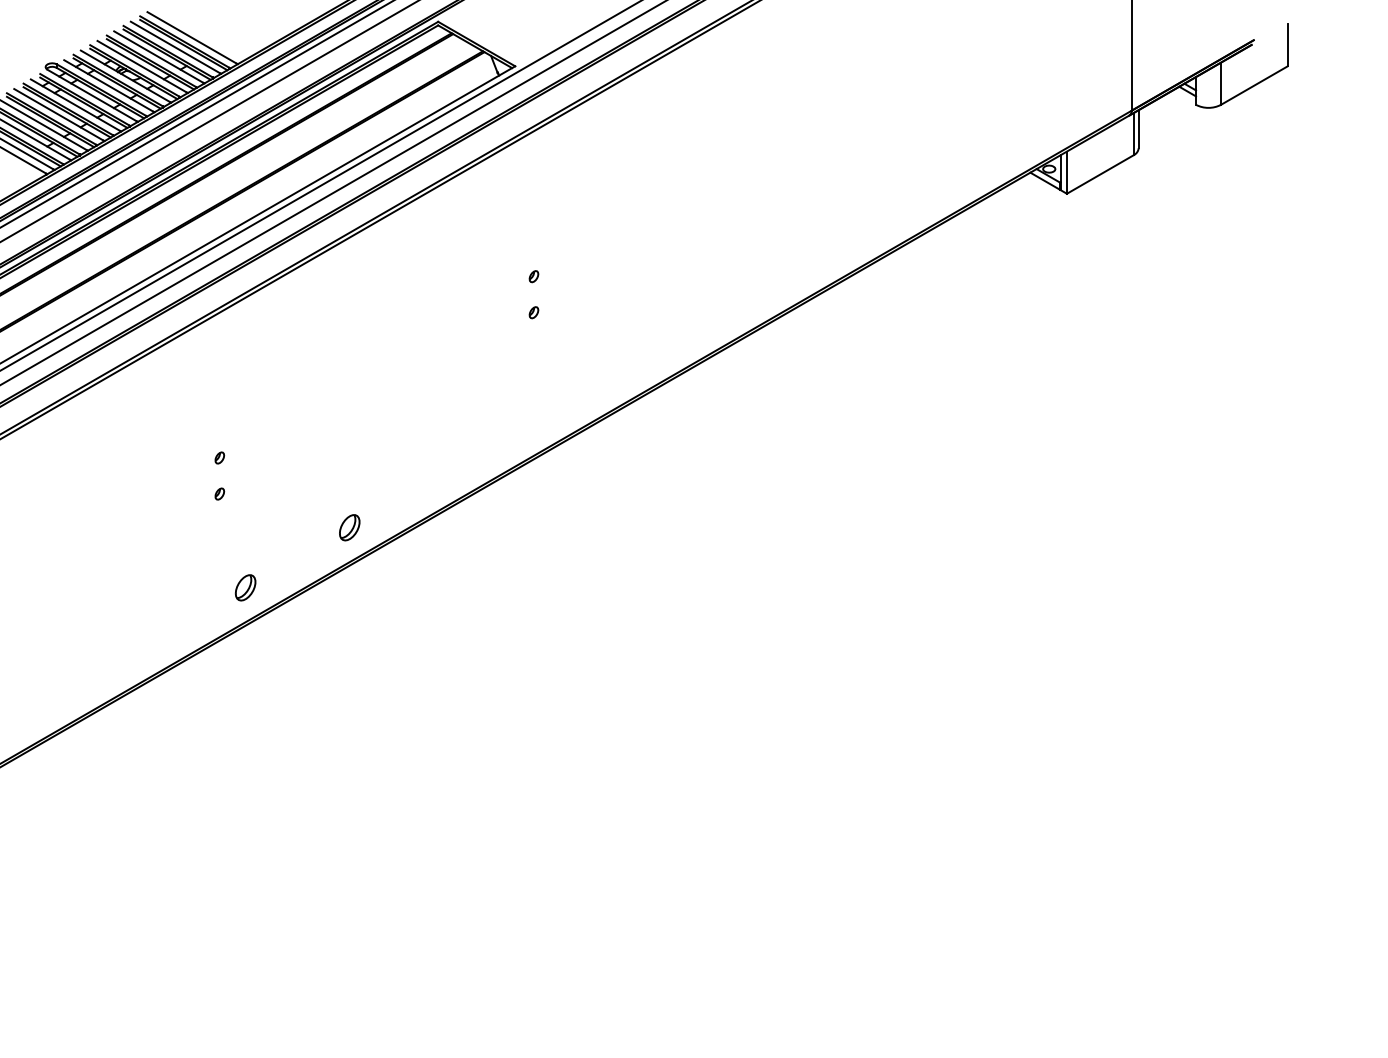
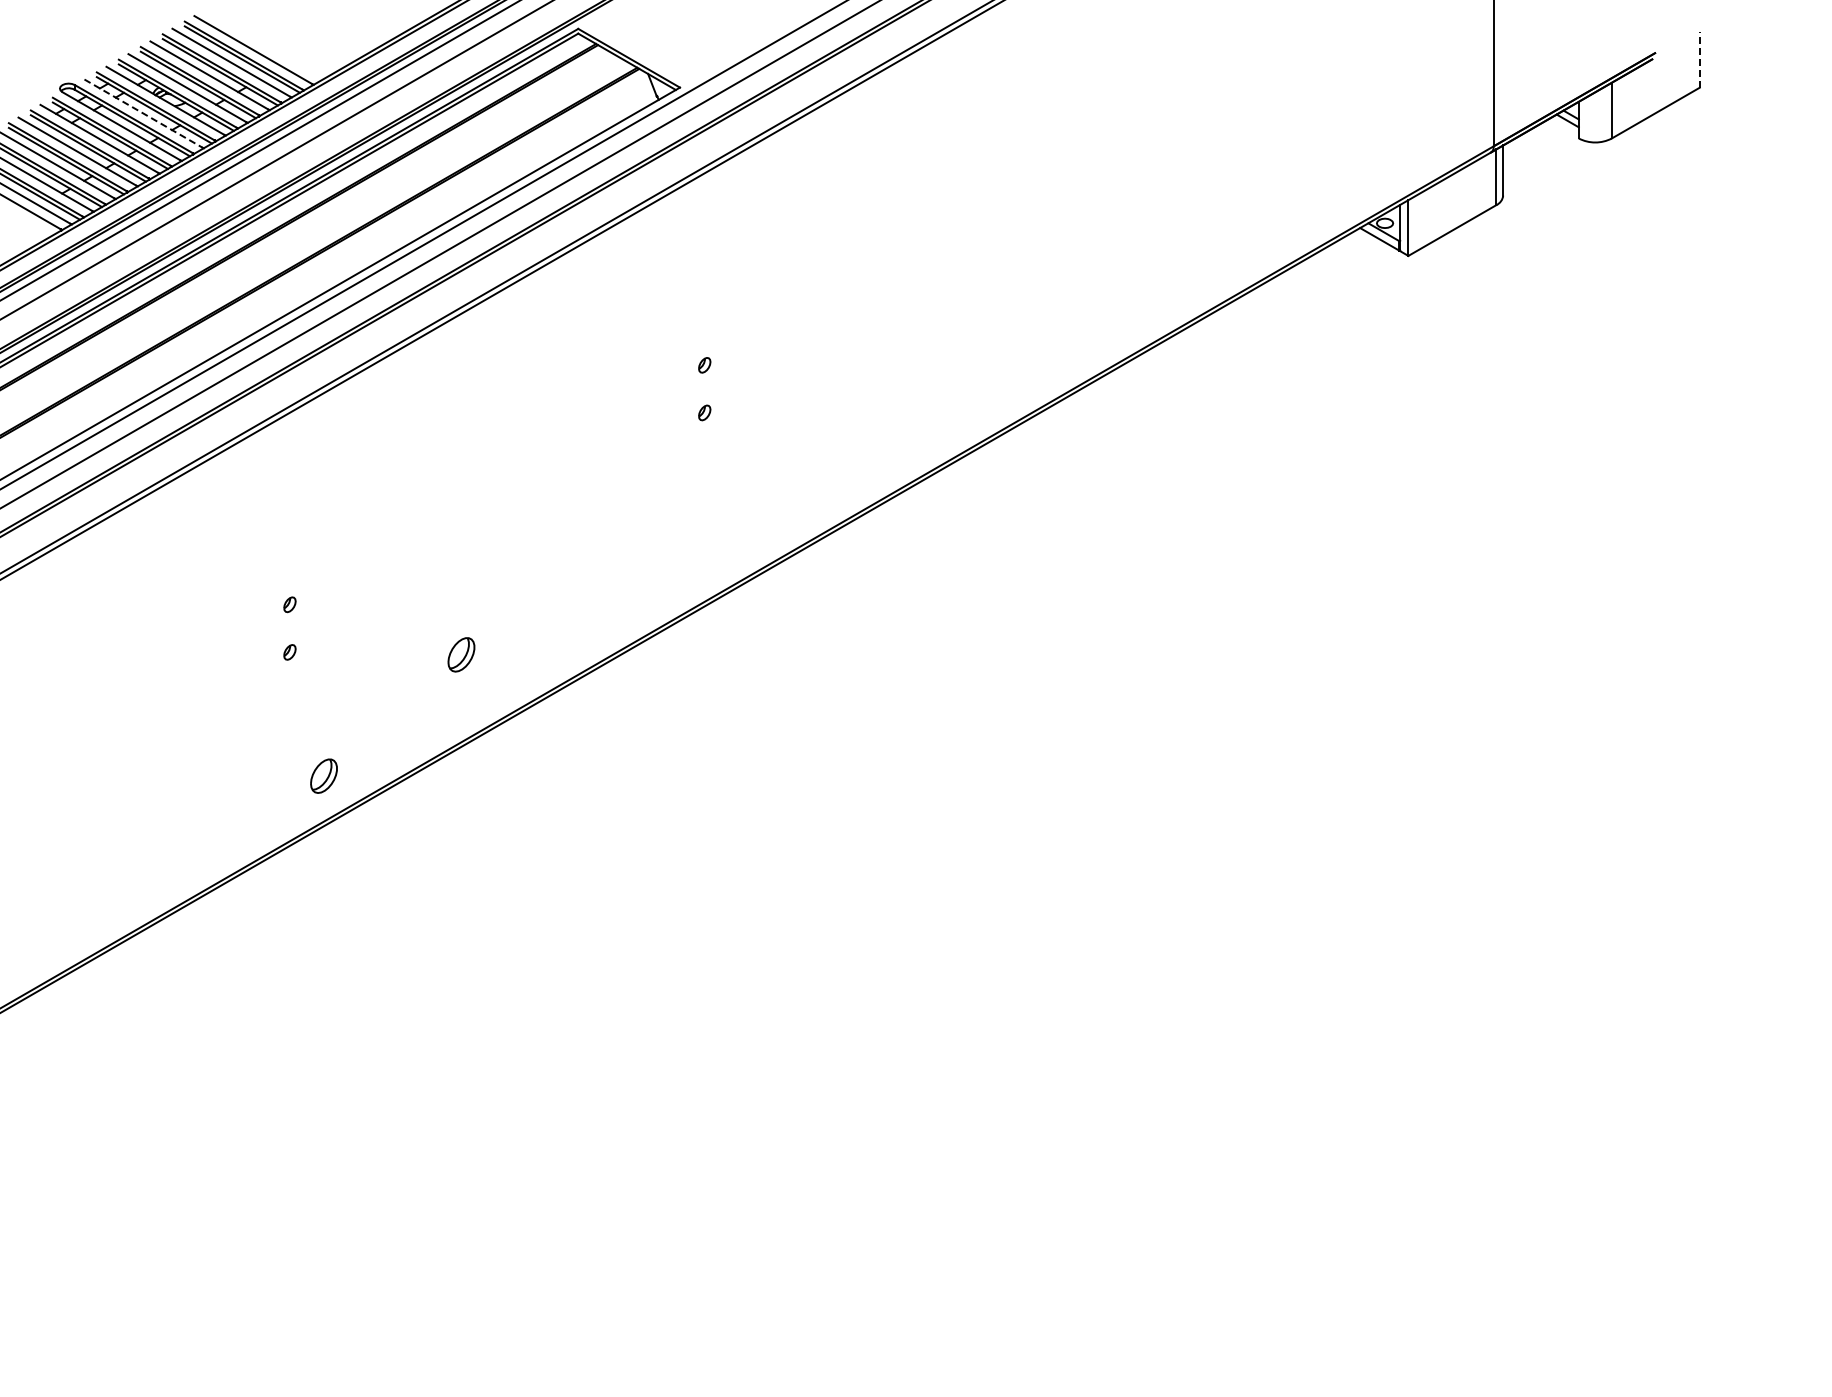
line: (1287, 45) -> (1699, 59), solid -> dashed
line: (108, 85) -> (143, 113), solid -> dashed
part: (349, 527) -> (461, 654), moved

